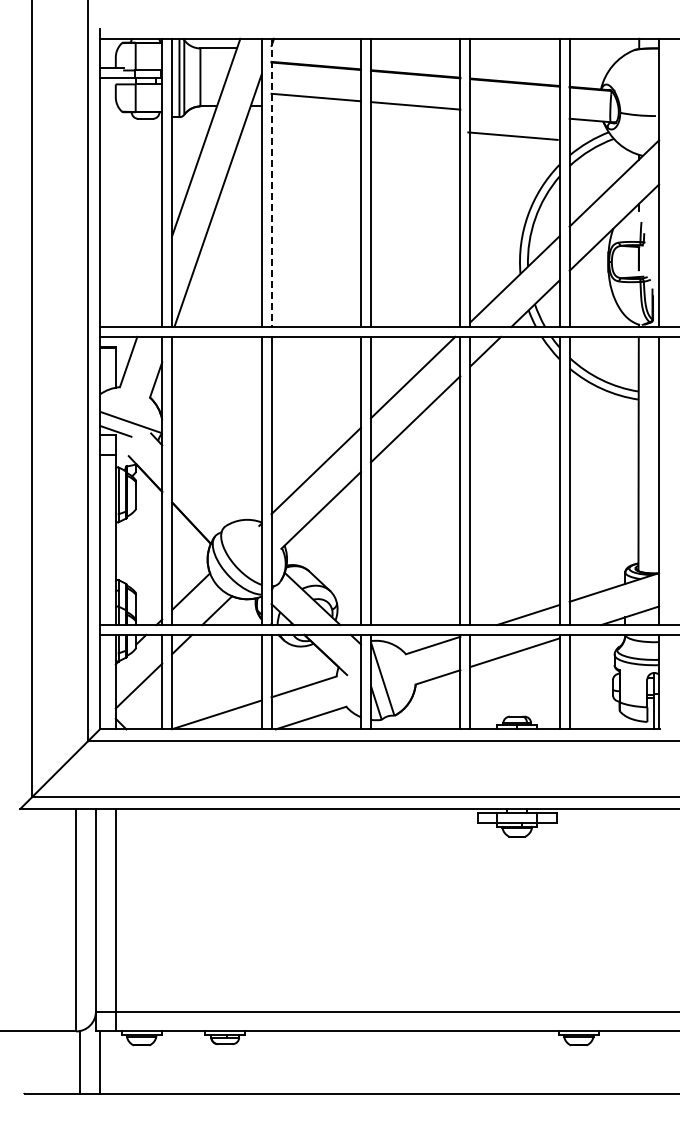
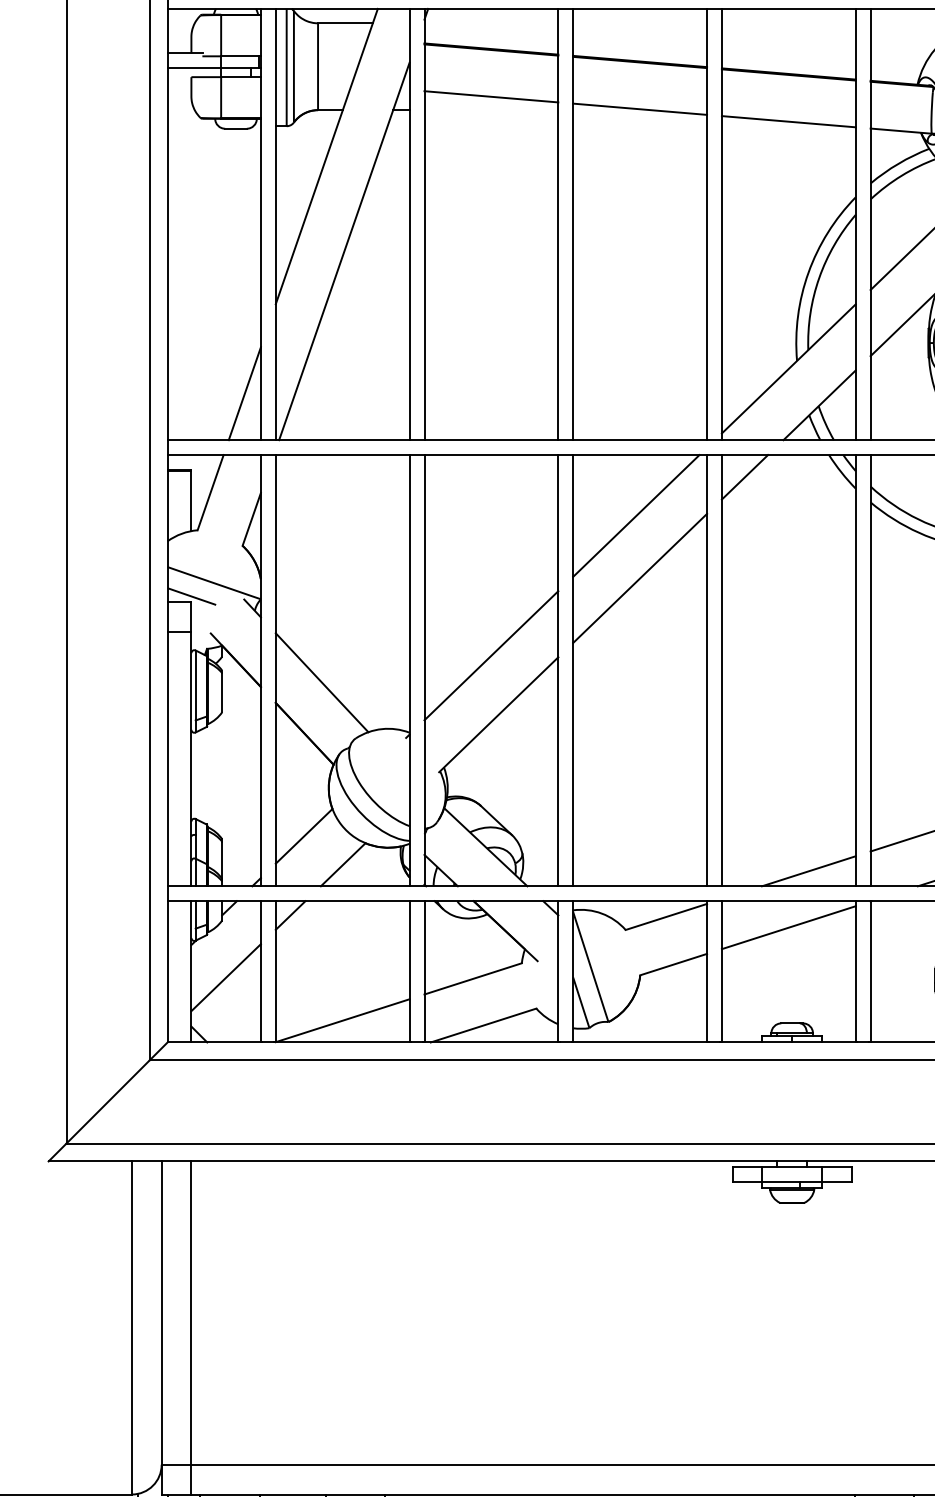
line: (512, 135) -> (788, 120), moved
line: (271, 183) -> (424, 225), dashed -> solid
line: (151, 295) -> (244, 393), added
line: (203, 488) -> (322, 681), added

